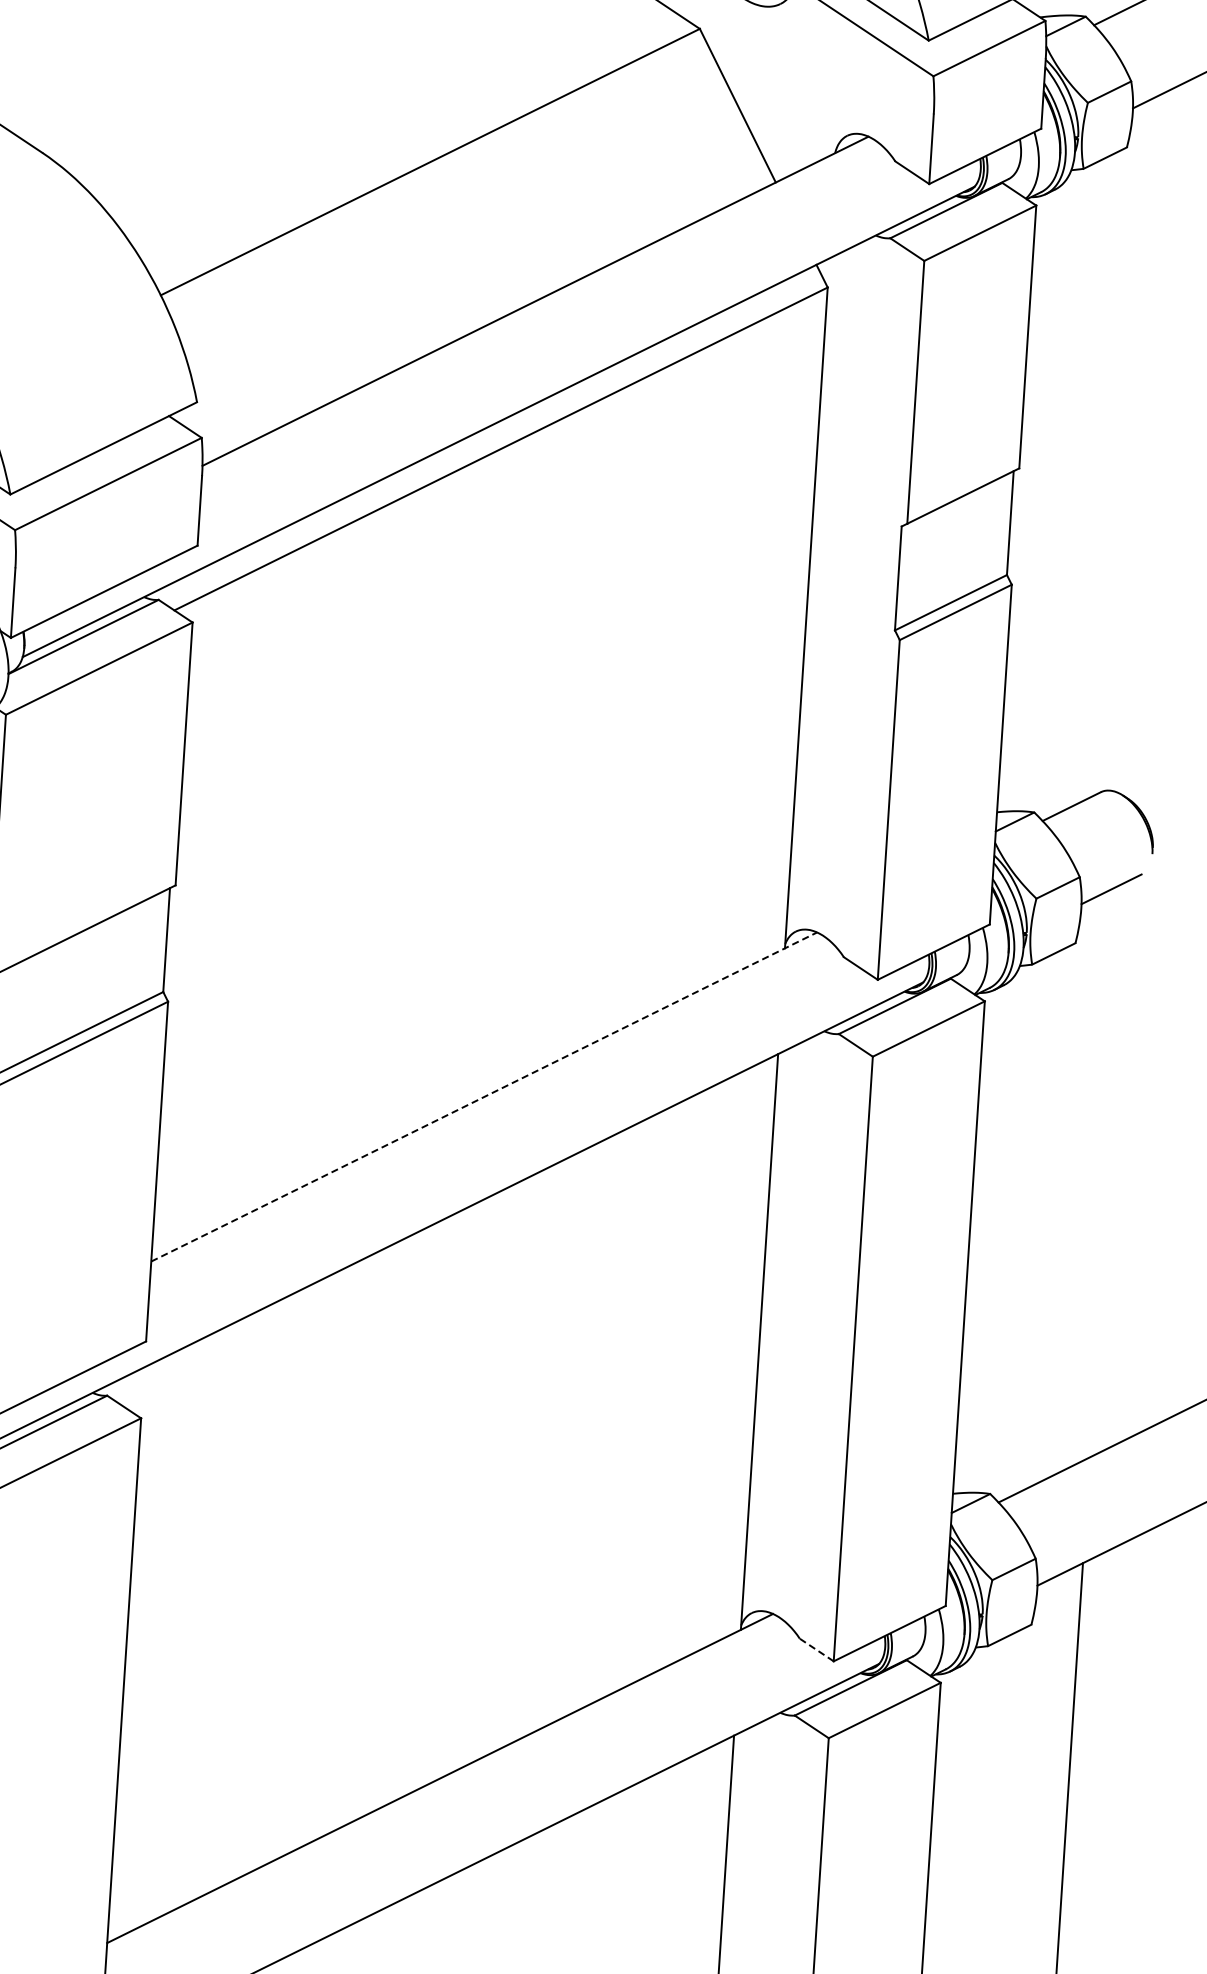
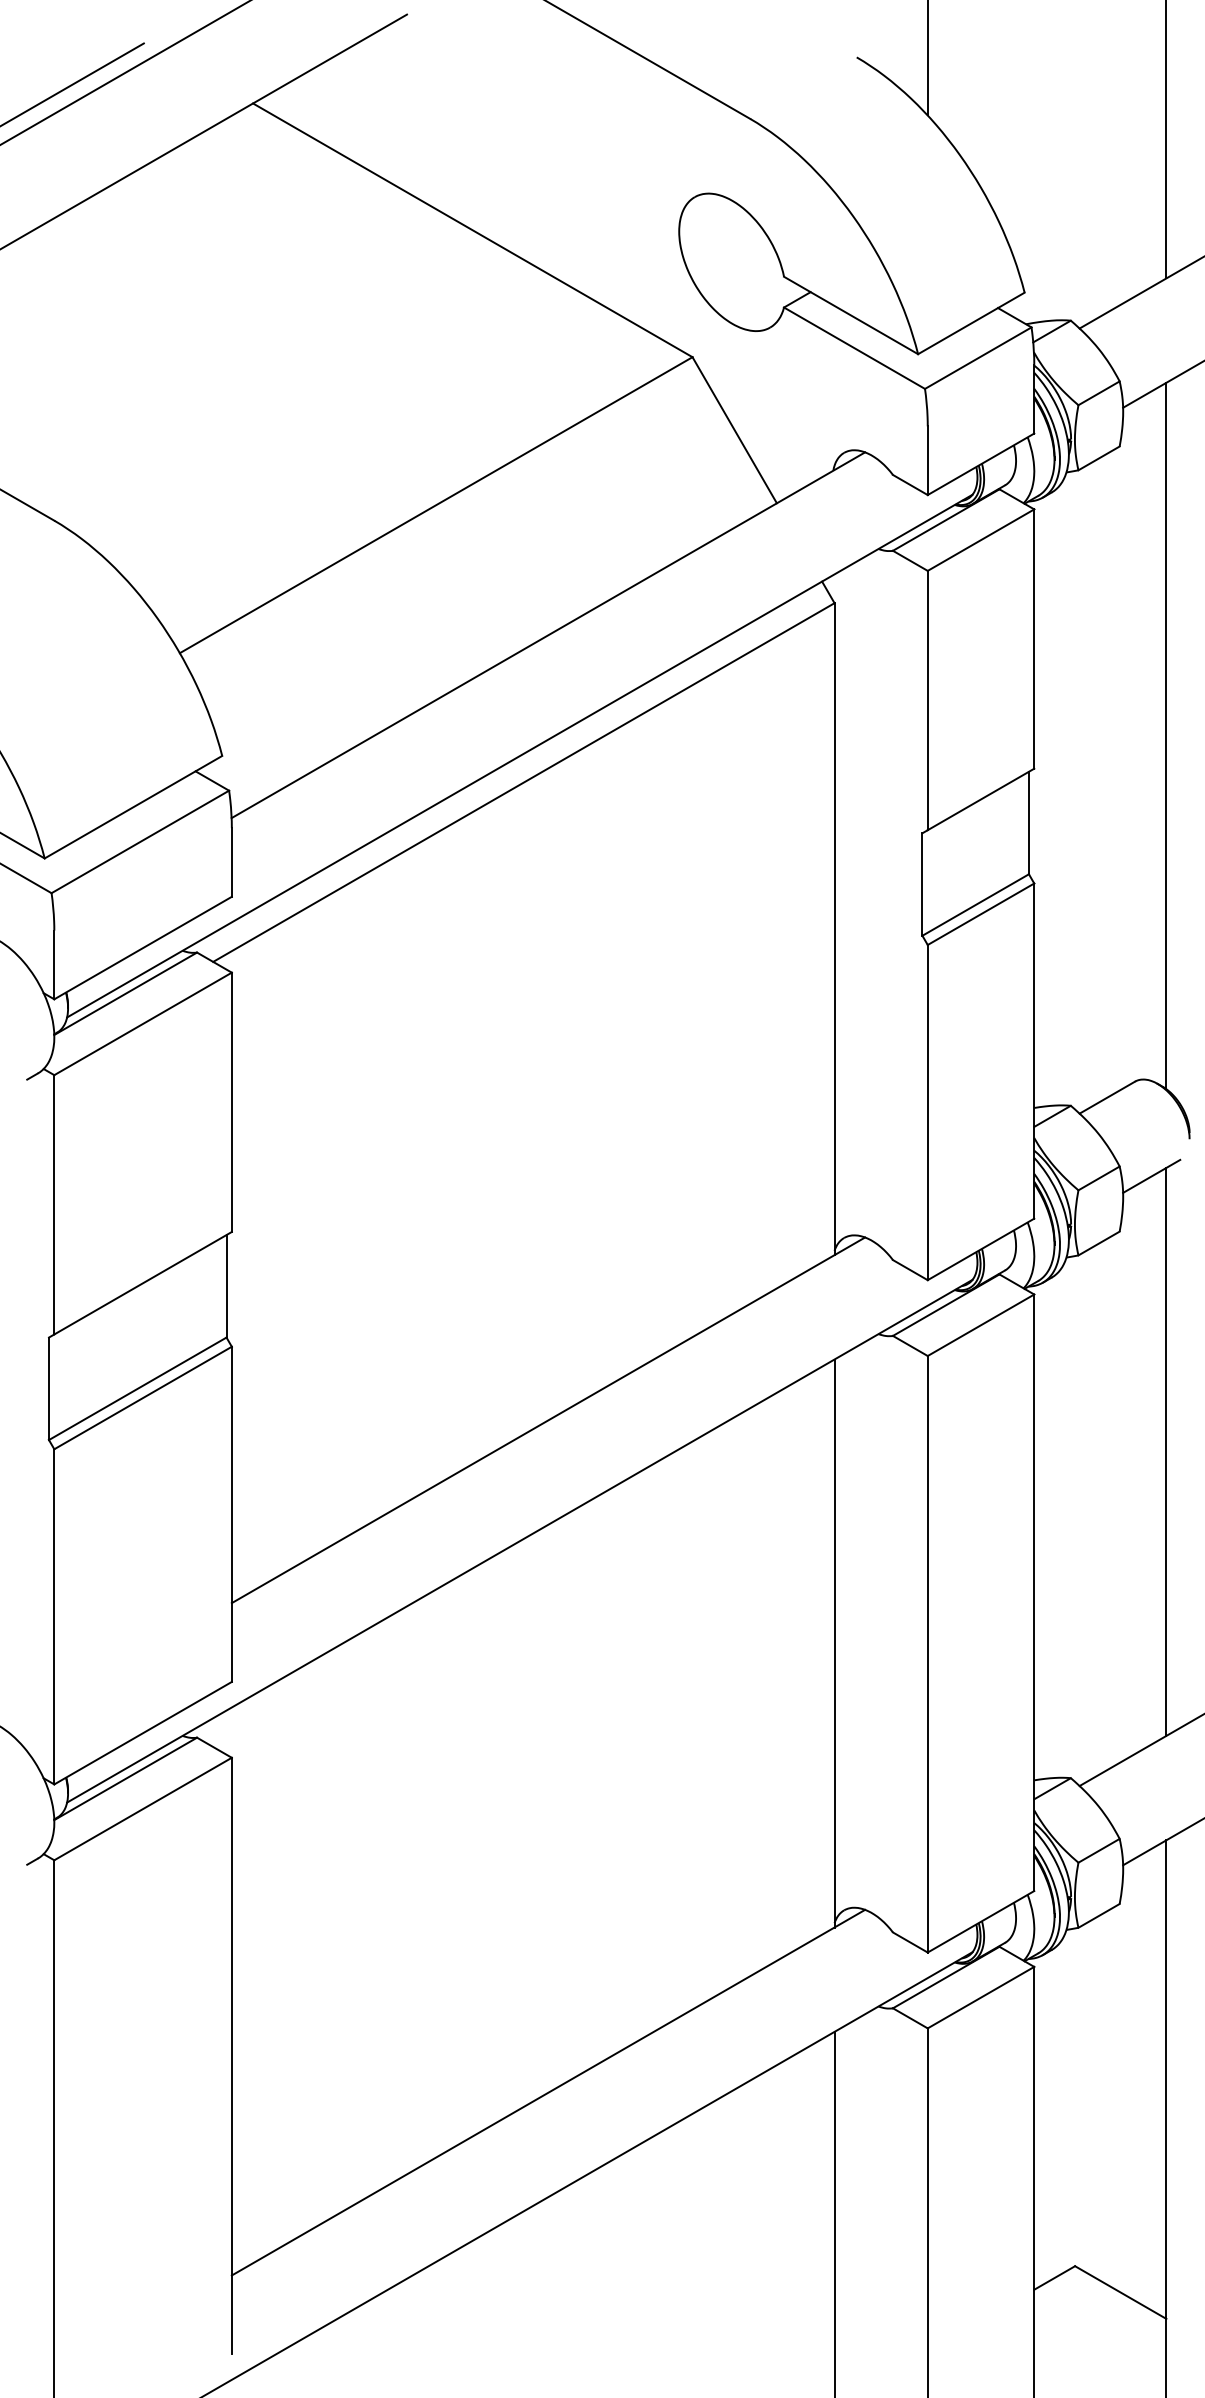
line: (1155, 443) -> (1166, 735), added
line: (484, 1097) -> (548, 1420), dashed -> solid
line: (1108, 1169) -> (1166, 1451), added
line: (815, 1649) -> (909, 1942), dashed -> solid

